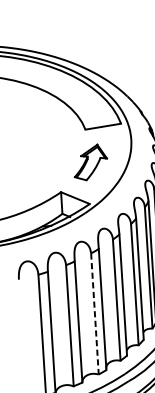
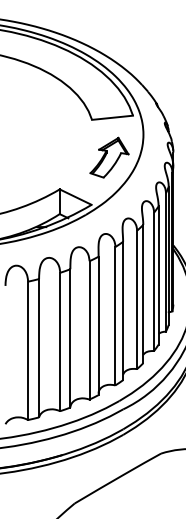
part: (90, 162) -> (109, 157), moved
line: (94, 314) -> (89, 330), dashed -> solid

